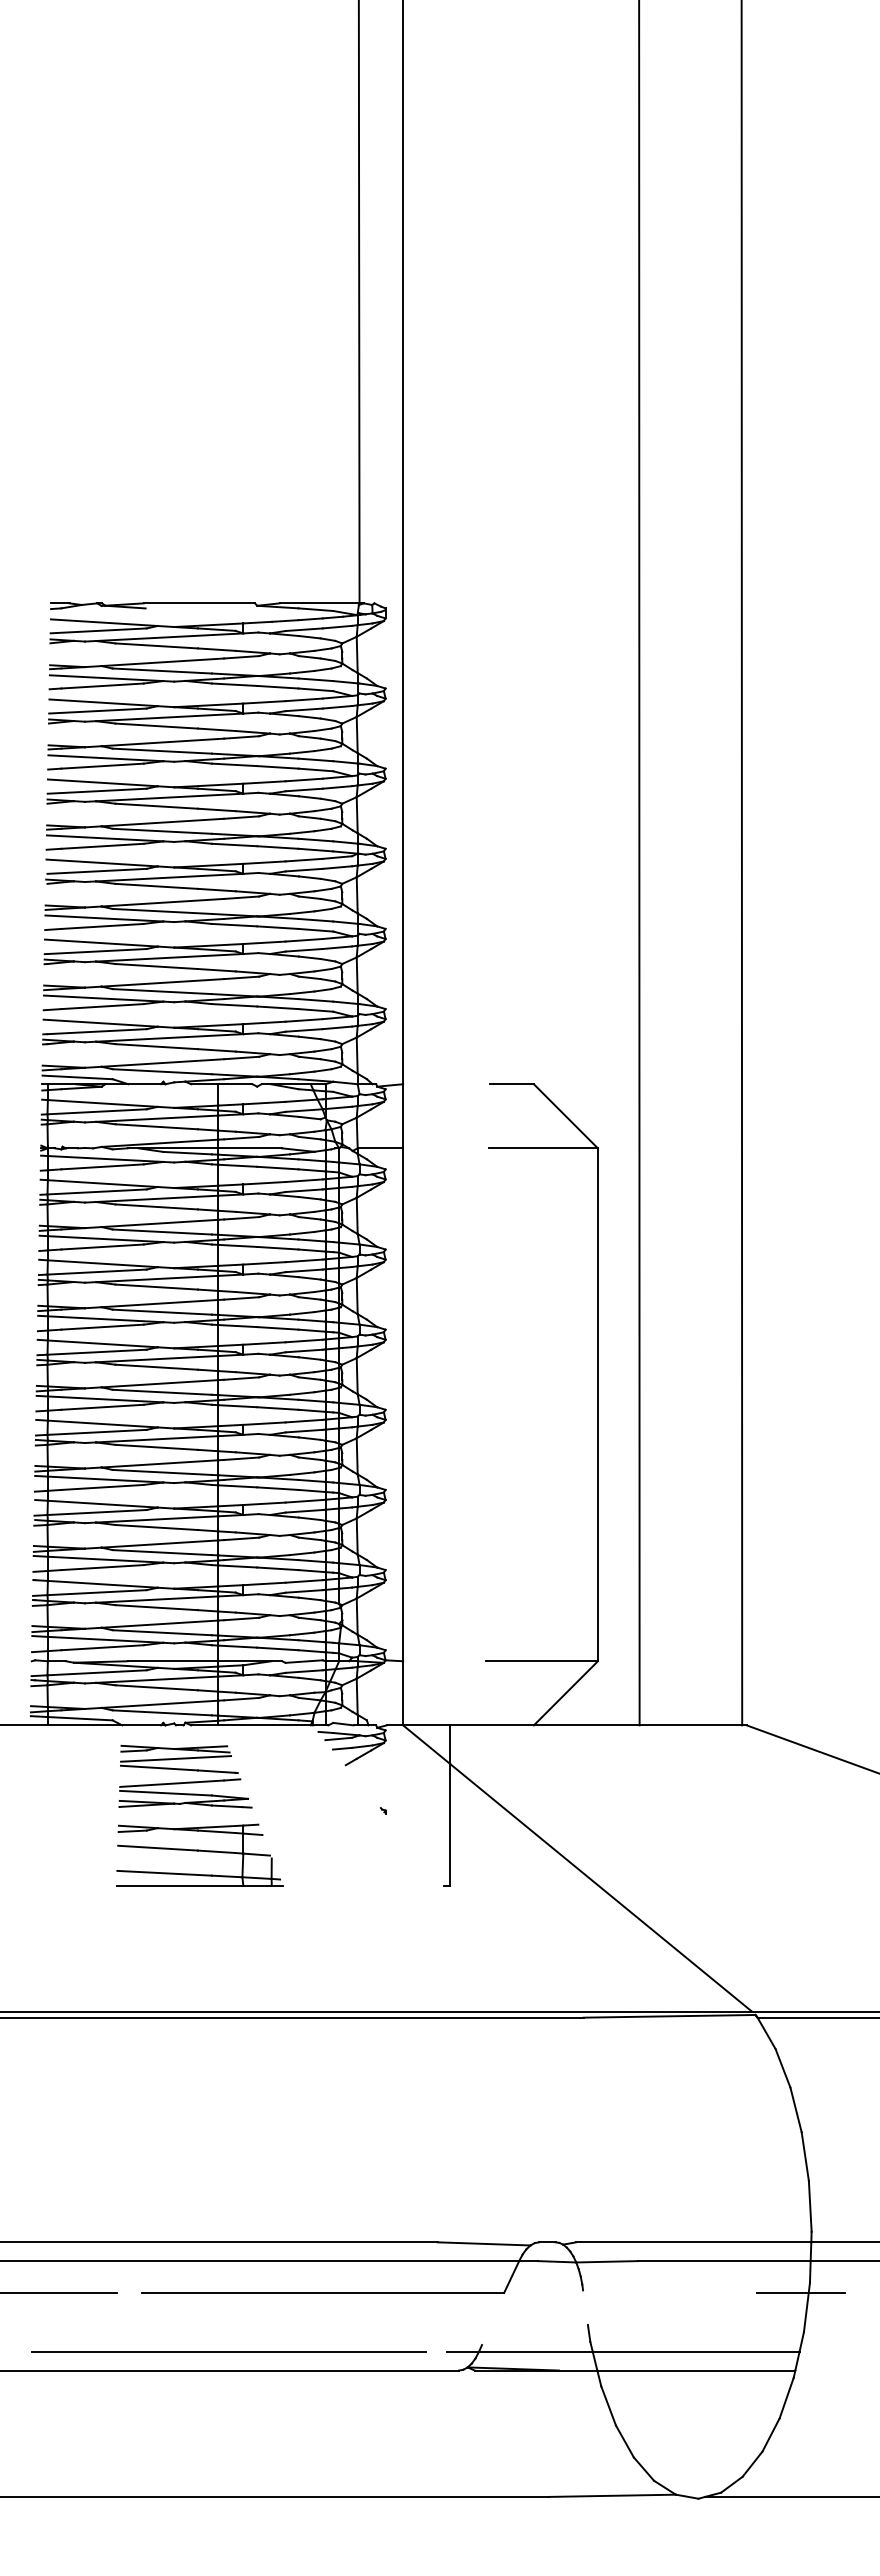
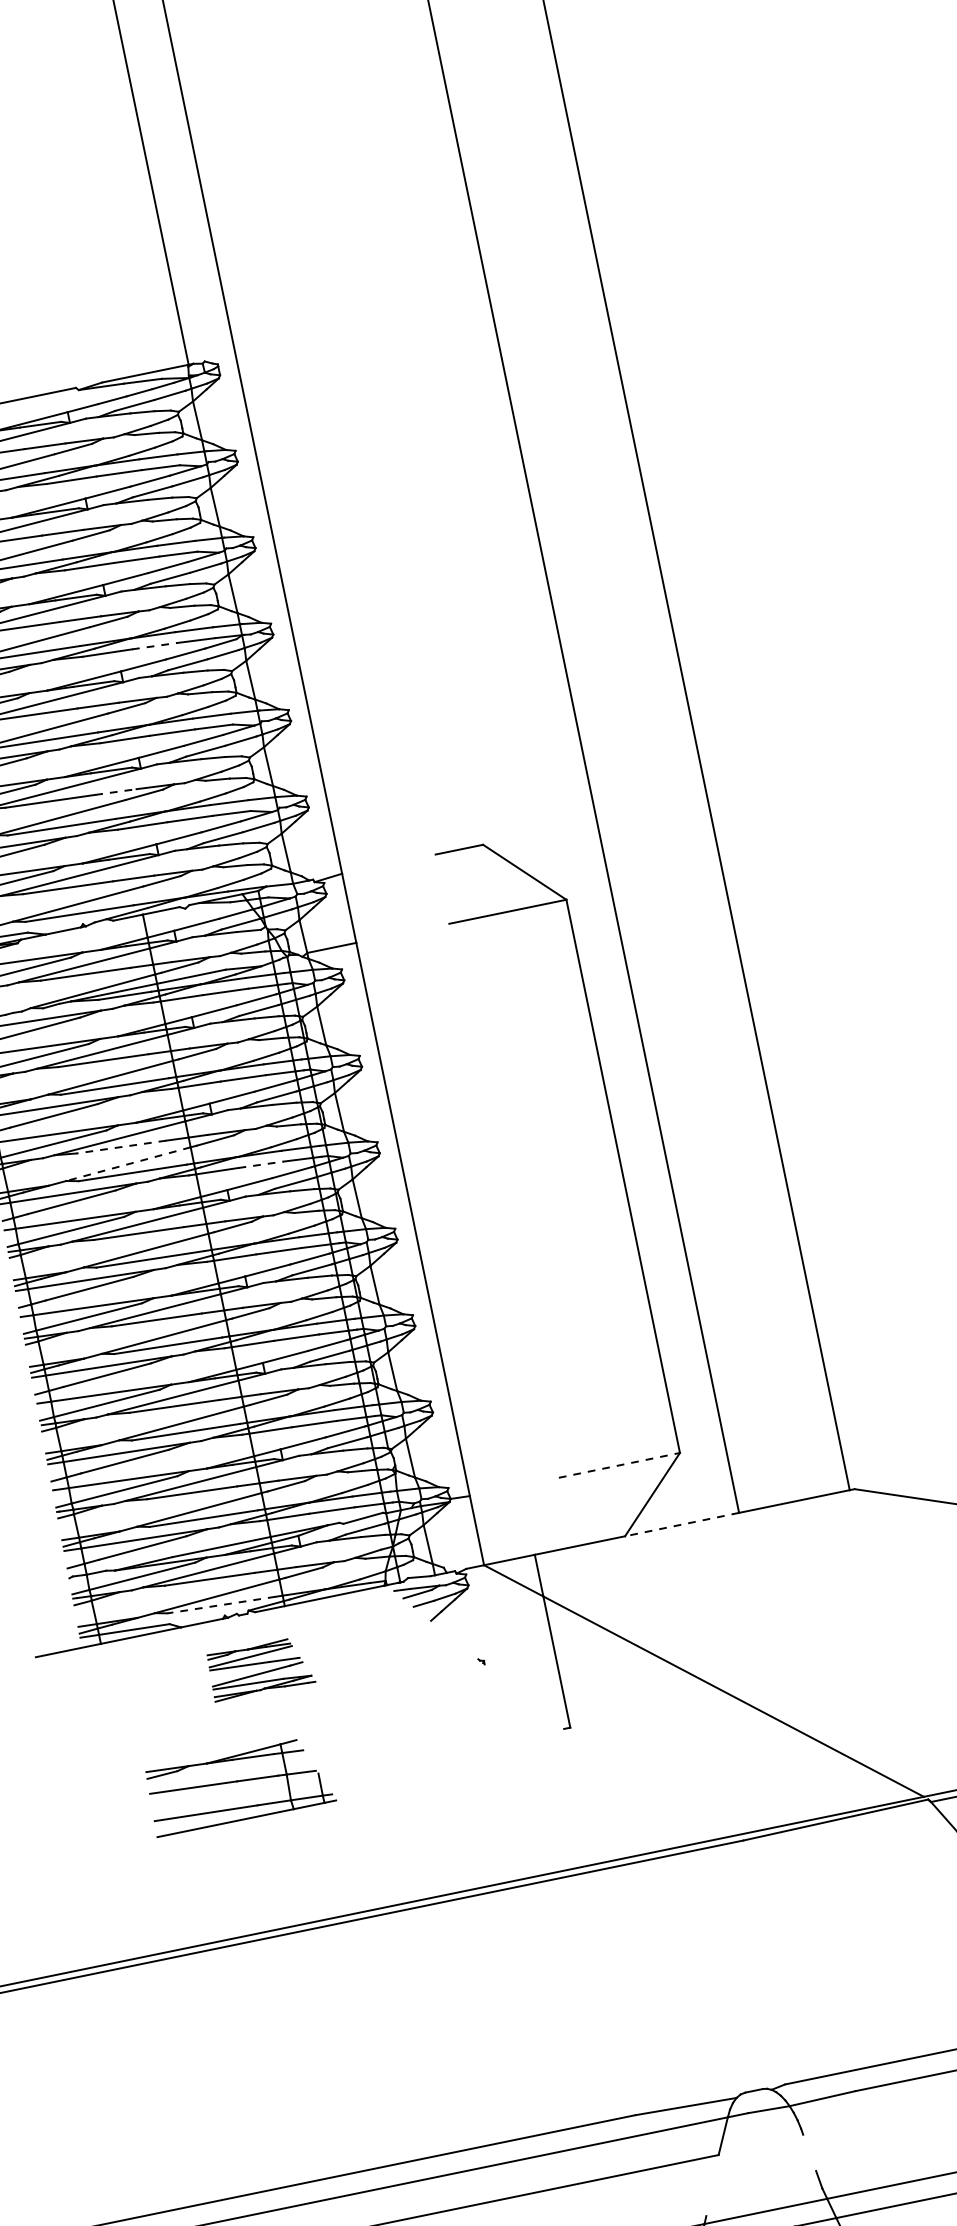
line: (277, 847) -> (154, 646), solid -> dashed
line: (216, 970) -> (115, 792), solid -> dashed
line: (156, 1287) -> (121, 1147), solid -> dashed
line: (159, 1303) -> (127, 1164), solid -> dashed
line: (277, 1328) -> (260, 1165), solid -> dashed
line: (542, 1661) -> (620, 1465), solid -> dashed
line: (162, 1712) -> (221, 1604), solid -> dashed
line: (586, 1725) -> (681, 1524), solid -> dashed
part: (185, 1776) -> (260, 1668), size x0.7
part: (199, 1854) -> (239, 1785), moved

